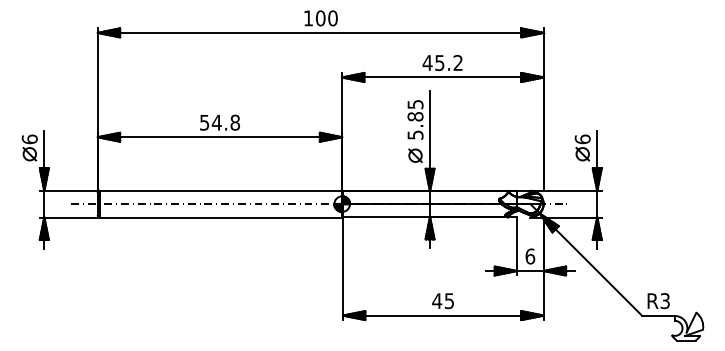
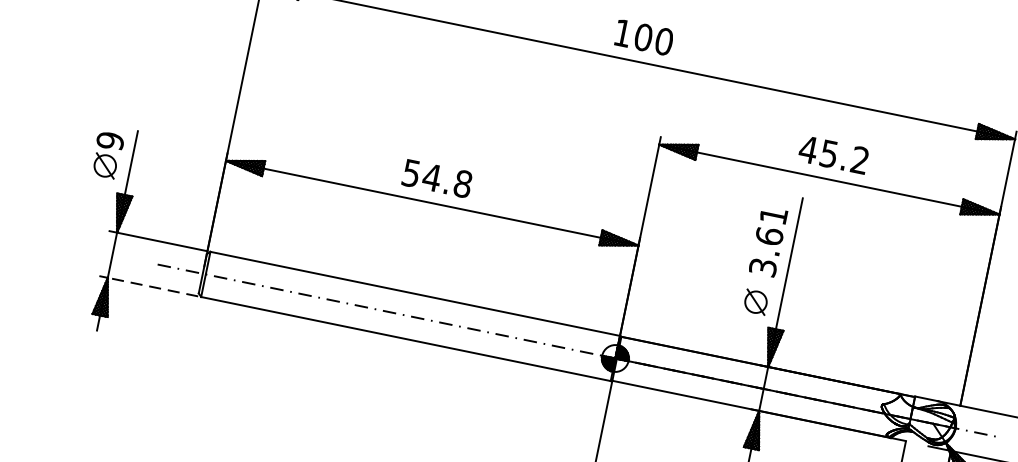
text: (415, 119) -> (768, 241), 5.85 -> 3.61
text: (29, 139) -> (109, 141), 6 -> 9
line: (71, 217) -> (153, 287), solid -> dashed

